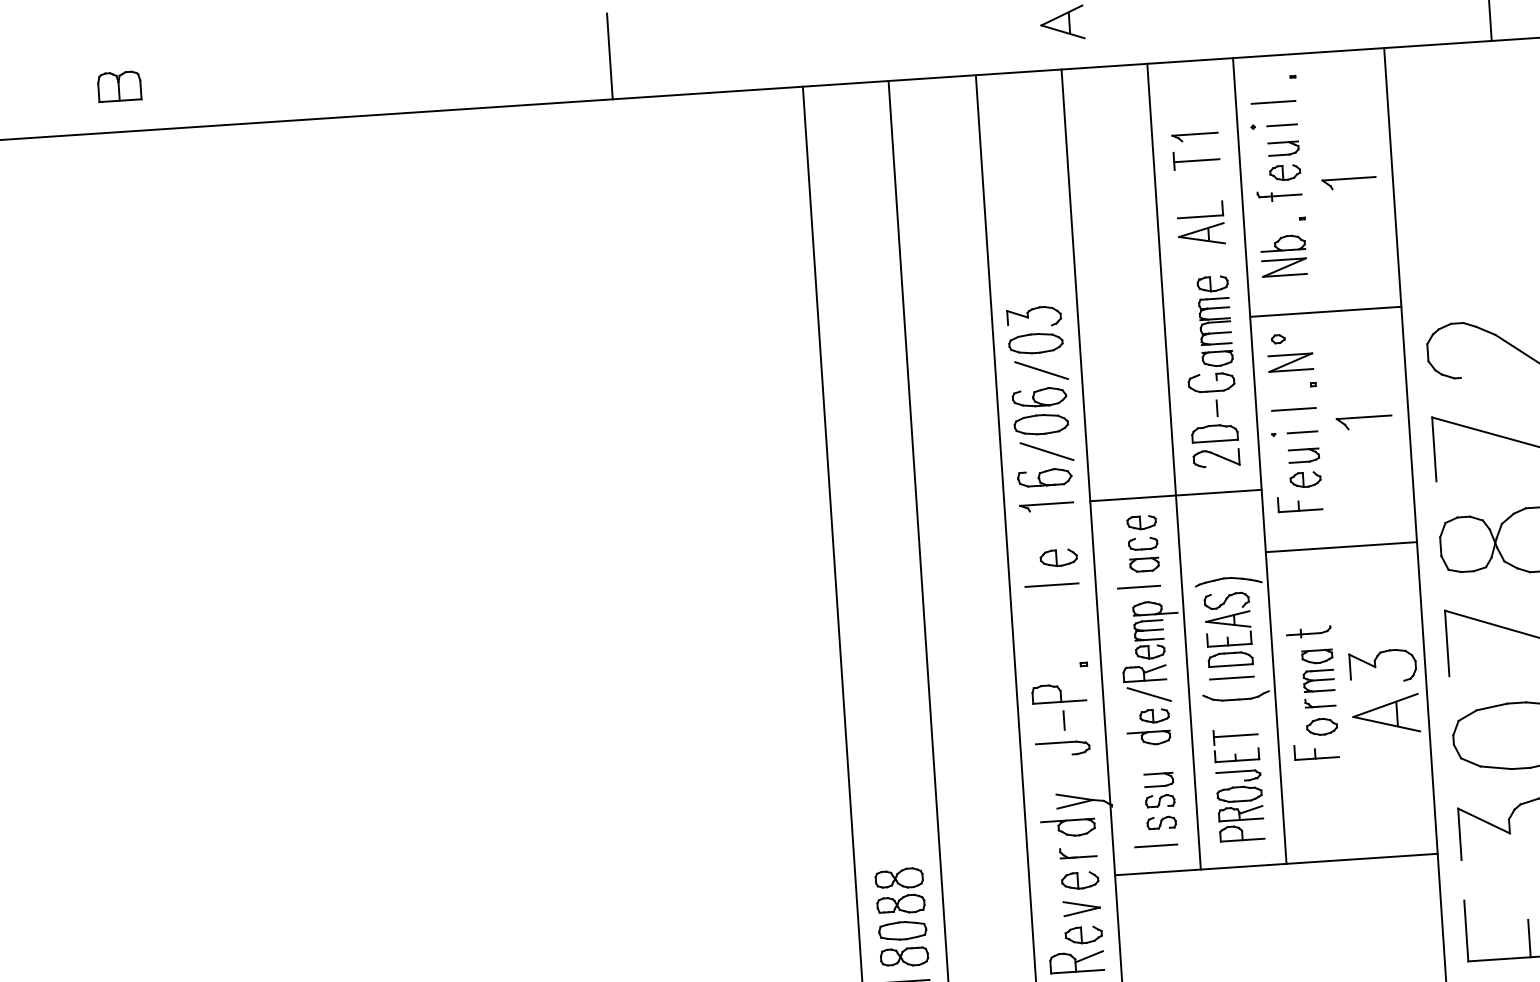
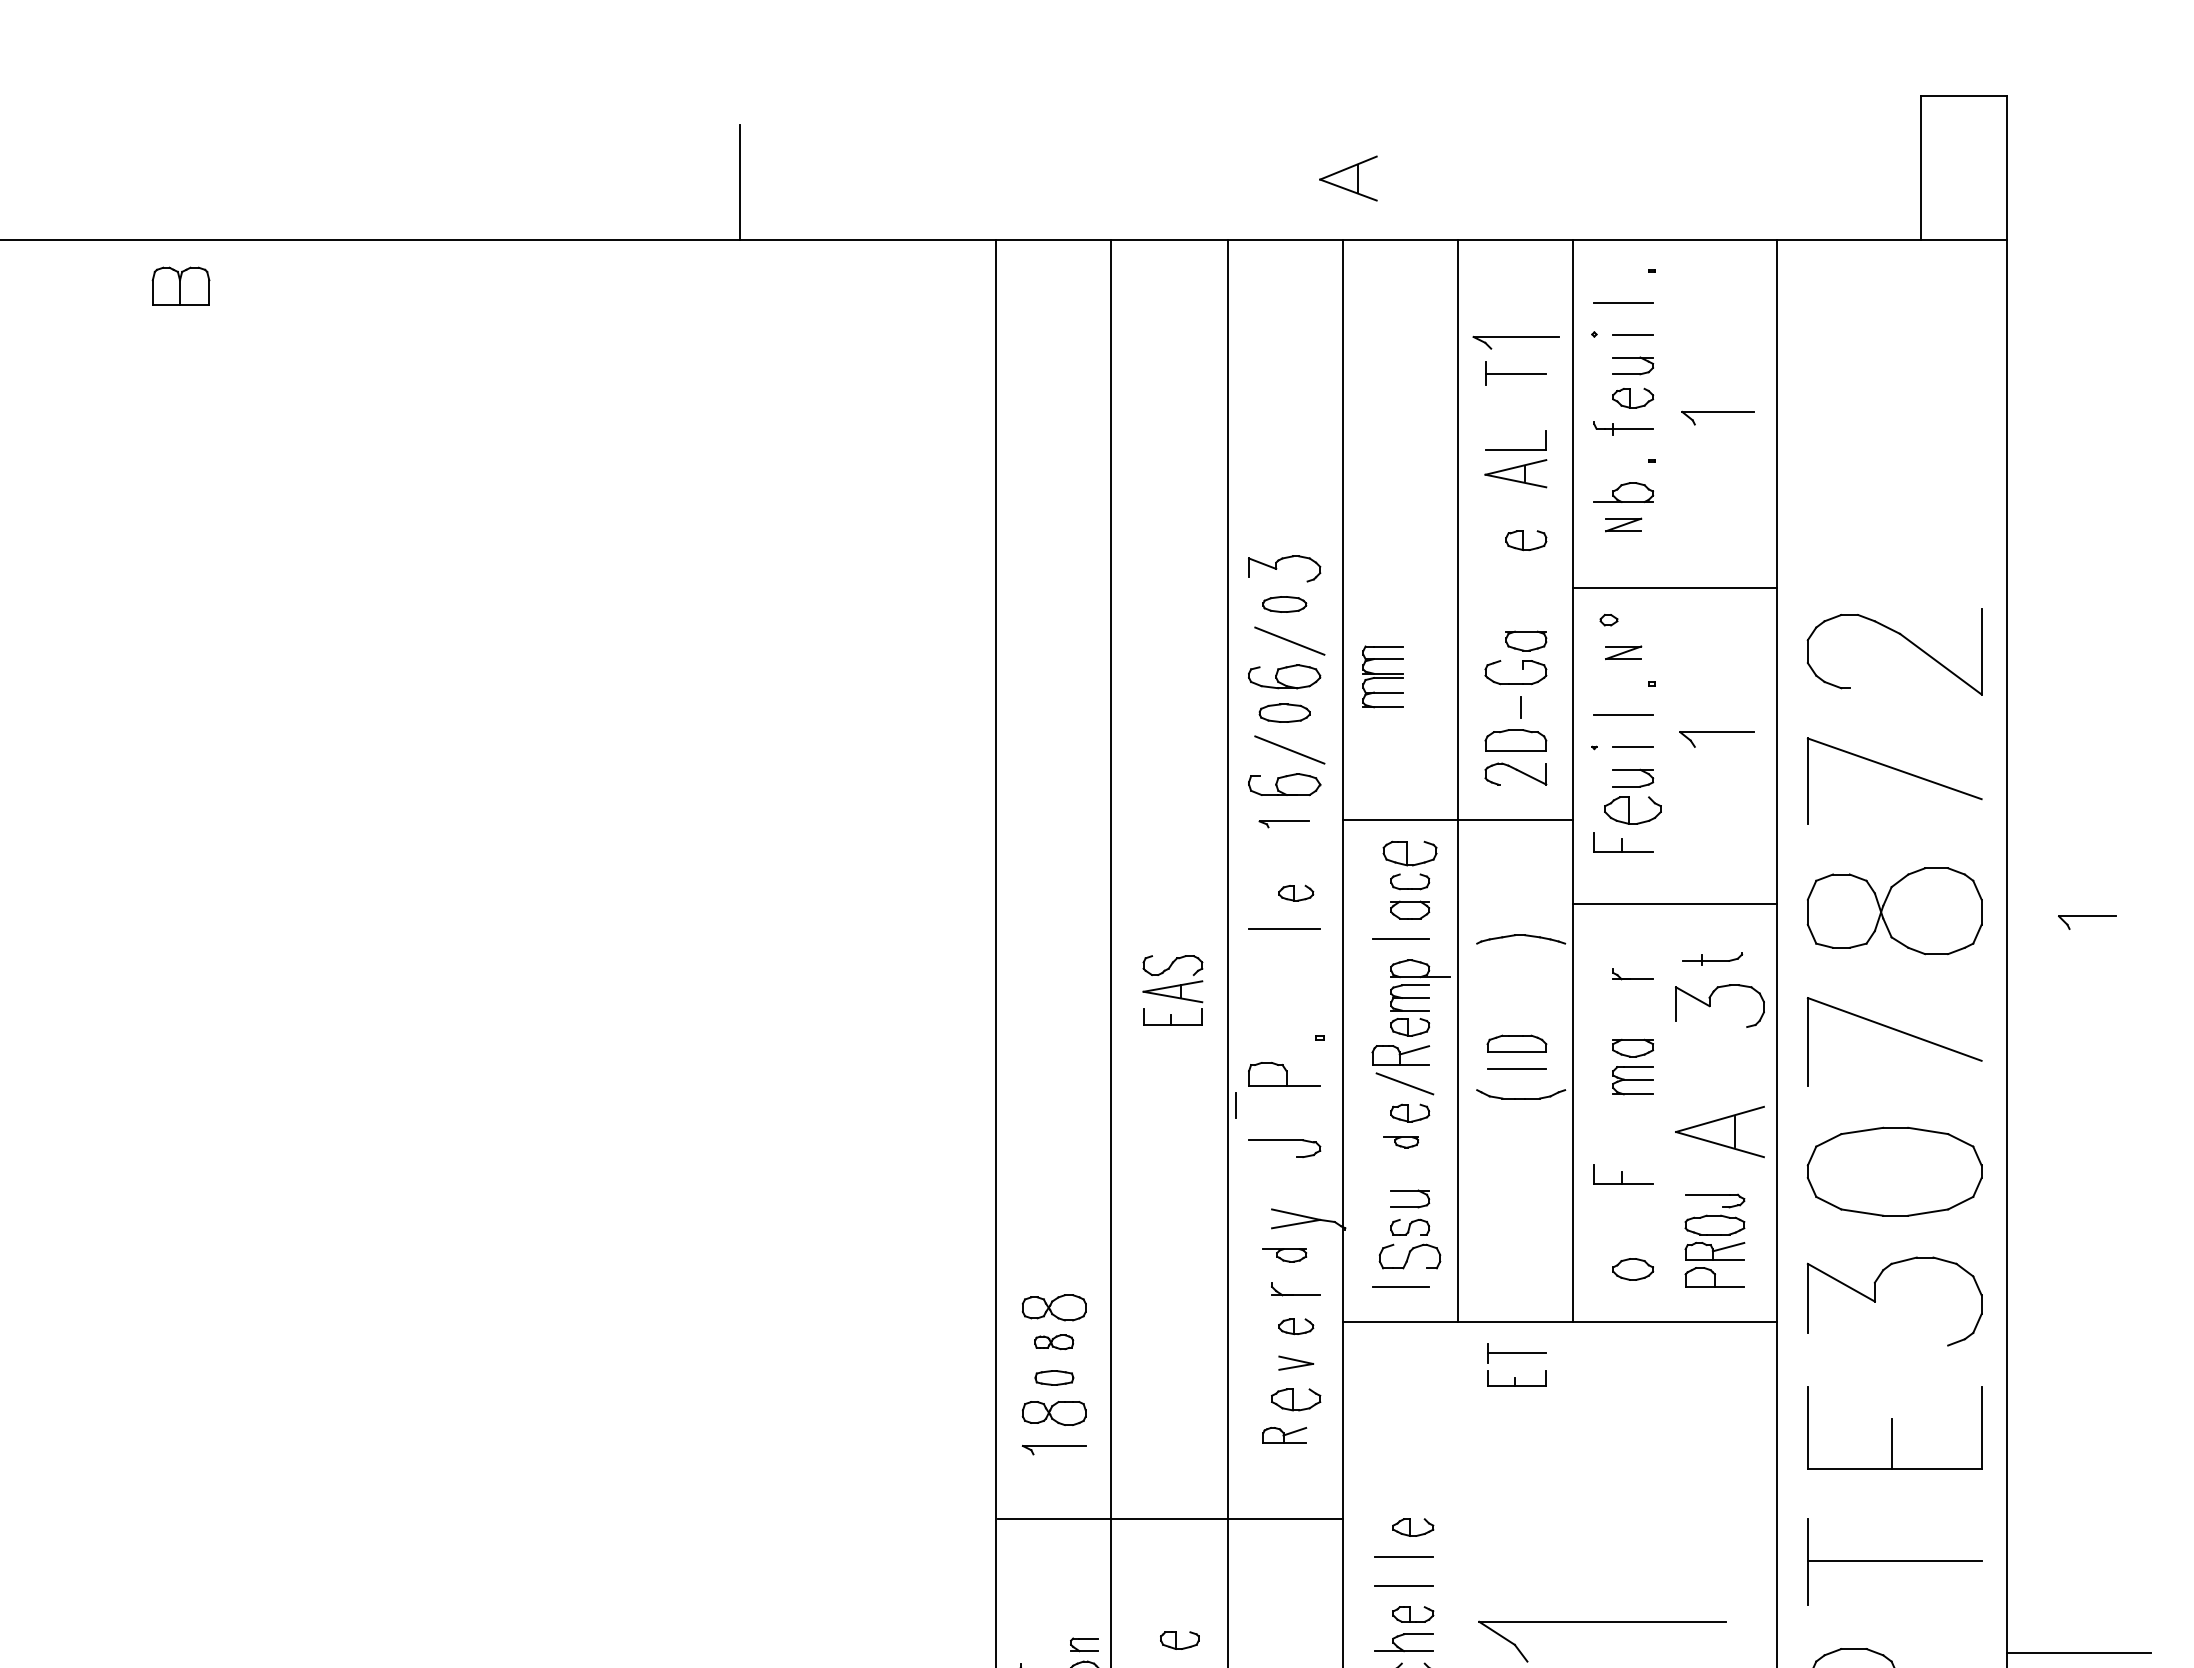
part: (119, 85) -> (180, 285), moved
part: (1194, 137) -> (1515, 342), size x1.4
part: (1284, 267) -> (1623, 524), size x0.6
part: (1214, 321) -> (1382, 676), moved
part: (1035, 343) -> (1284, 604), size x0.6
part: (1290, 362) -> (1623, 652), size x0.6
part: (1041, 423) -> (1284, 712), size x0.7
part: (1305, 479) -> (1633, 810), size x1.4
part: (1046, 507) -> (1284, 824), size x0.7
part: (1142, 522) -> (1410, 853), size x1.4
part: (1059, 557) -> (1296, 892), size x0.7
part: (1227, 619) -> (1172, 990), moved
part: (1308, 632) -> (1712, 958), moved
part: (1375, 666) -> (1710, 1005), moved
part: (1320, 703) -> (1632, 974), moved
line: (1063, 720) -> (1235, 1105), moved
part: (1322, 726) -> (1633, 1269), moved
part: (1235, 736) -> (1516, 1353), moved
part: (1149, 738) -> (1401, 1142), size x0.6
part: (1240, 805) -> (1714, 1240), moved
part: (1161, 822) -> (1410, 1256), size x1.6
part: (1068, 828) -> (1284, 1255), size x0.6
part: (1080, 880) -> (1296, 1326), size x0.7
part: (900, 903) -> (1053, 1341), size x0.6
part: (1082, 907) -> (1296, 1362), size x0.7
part: (902, 930) -> (1054, 1377), size x0.6
part: (1076, 962) -> (1284, 1435), size x0.6

